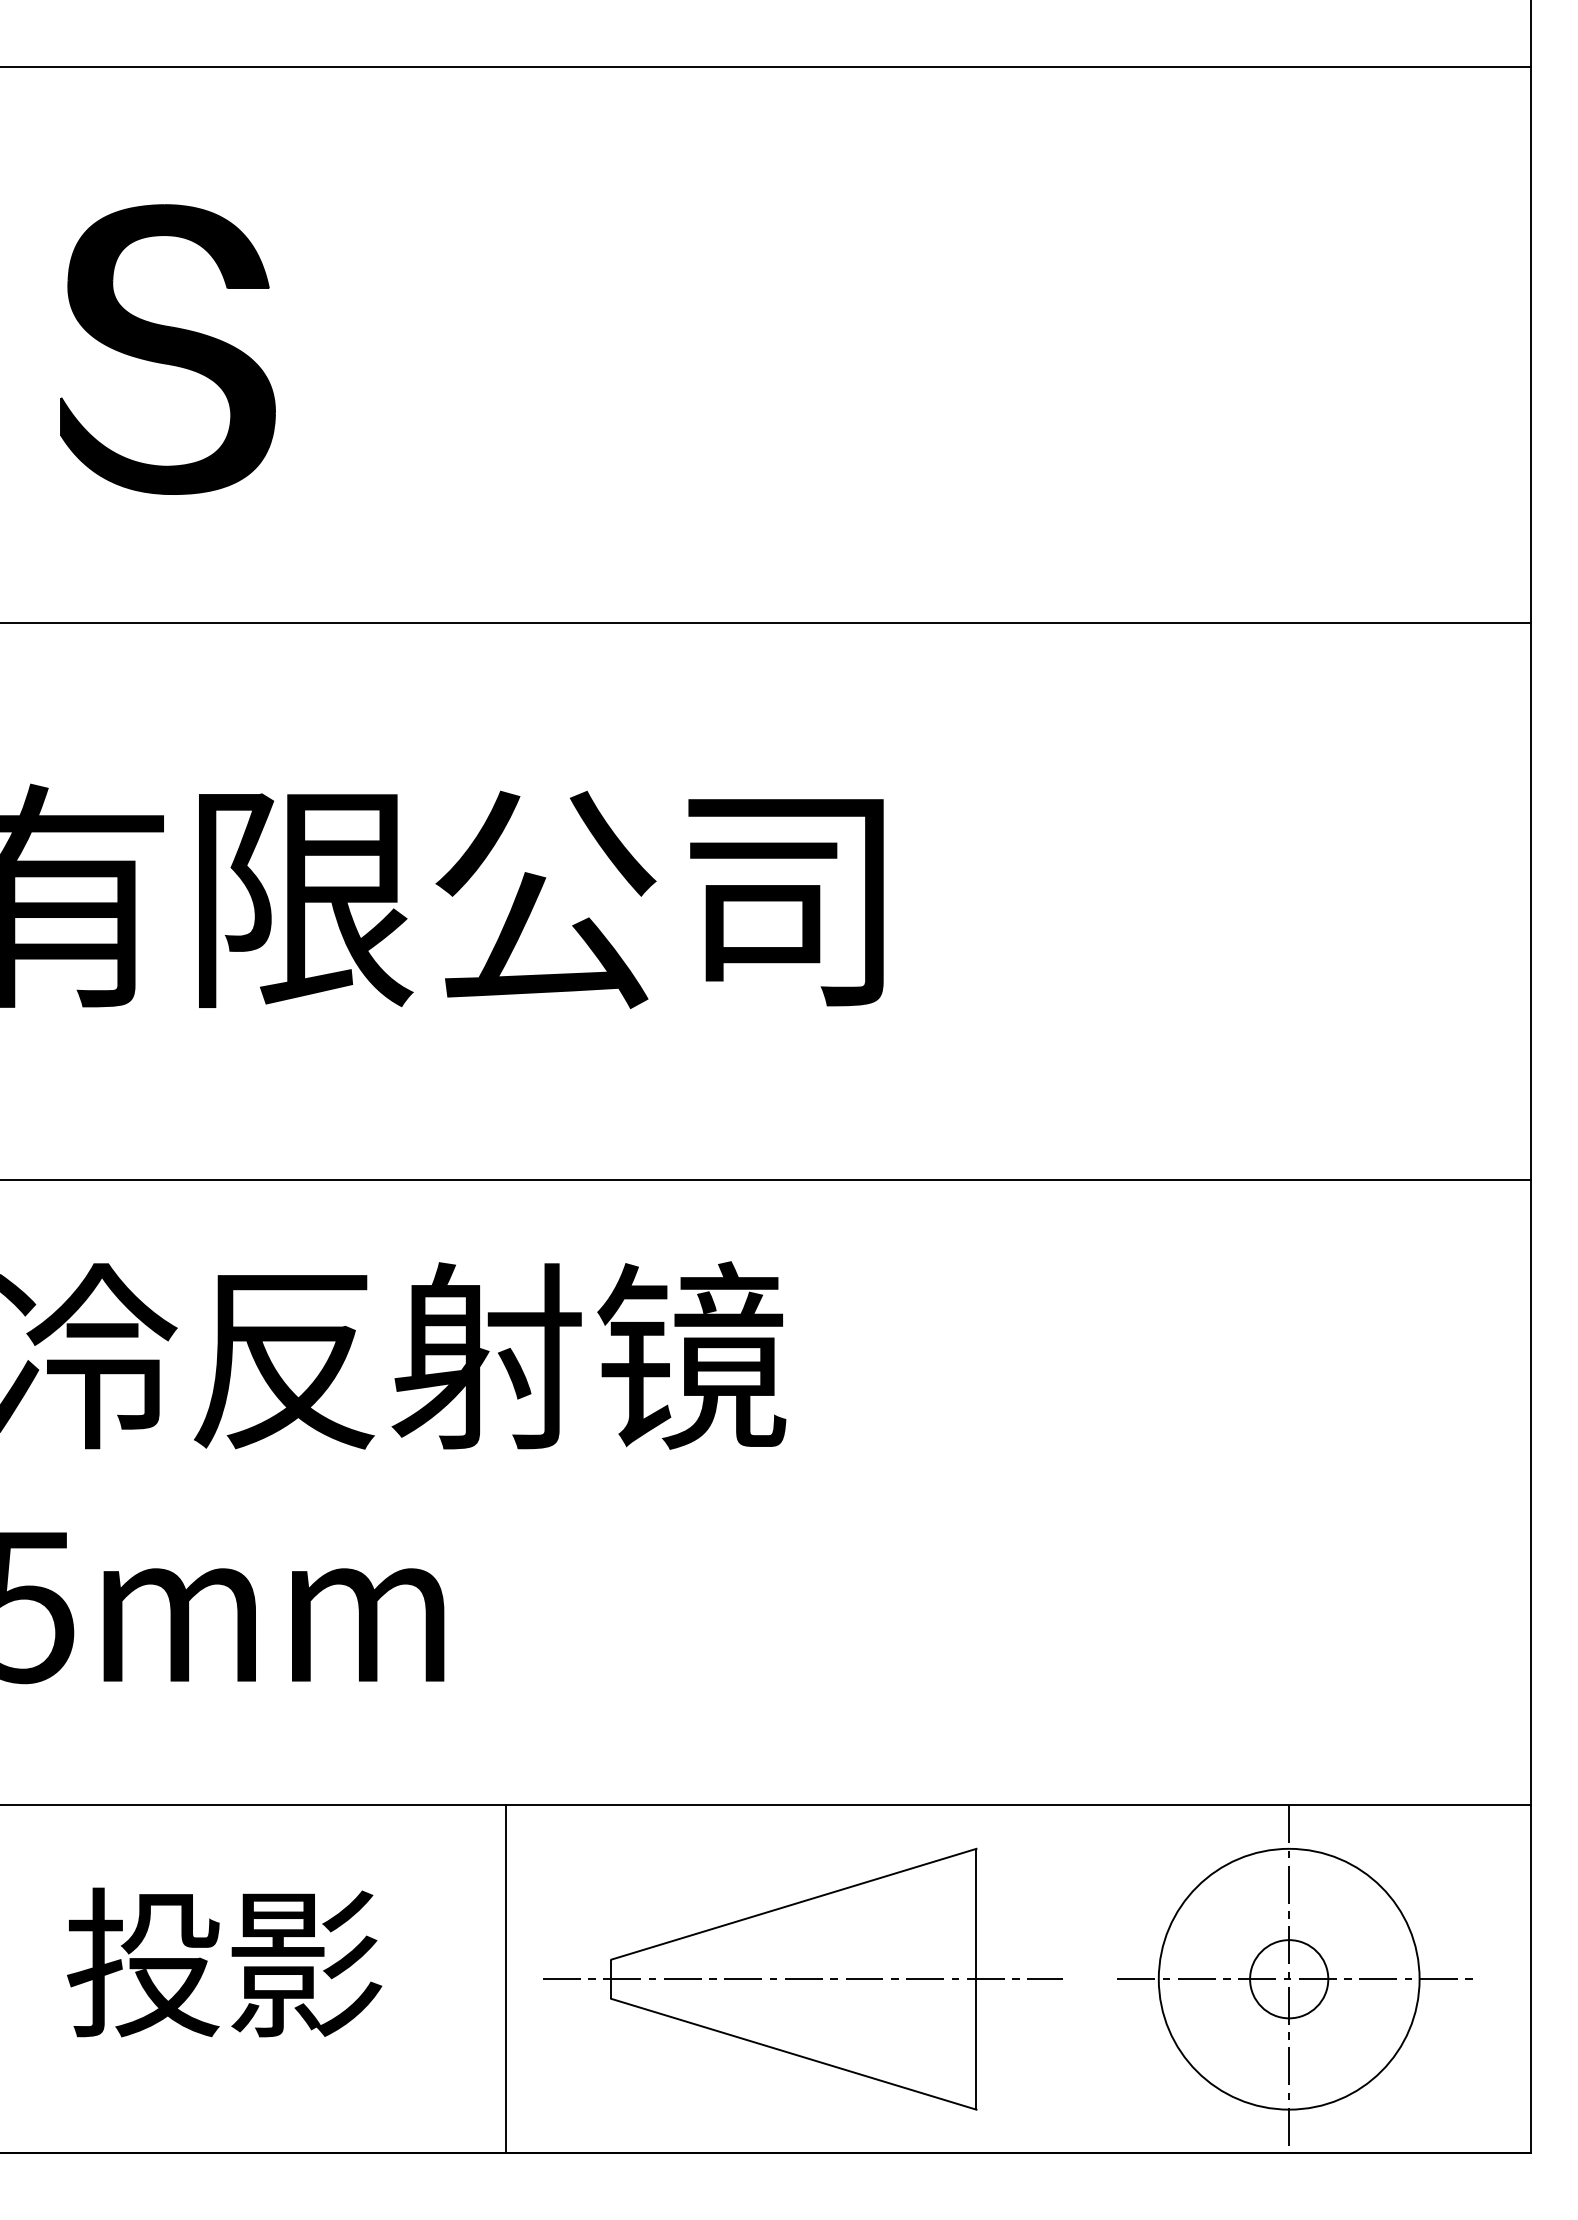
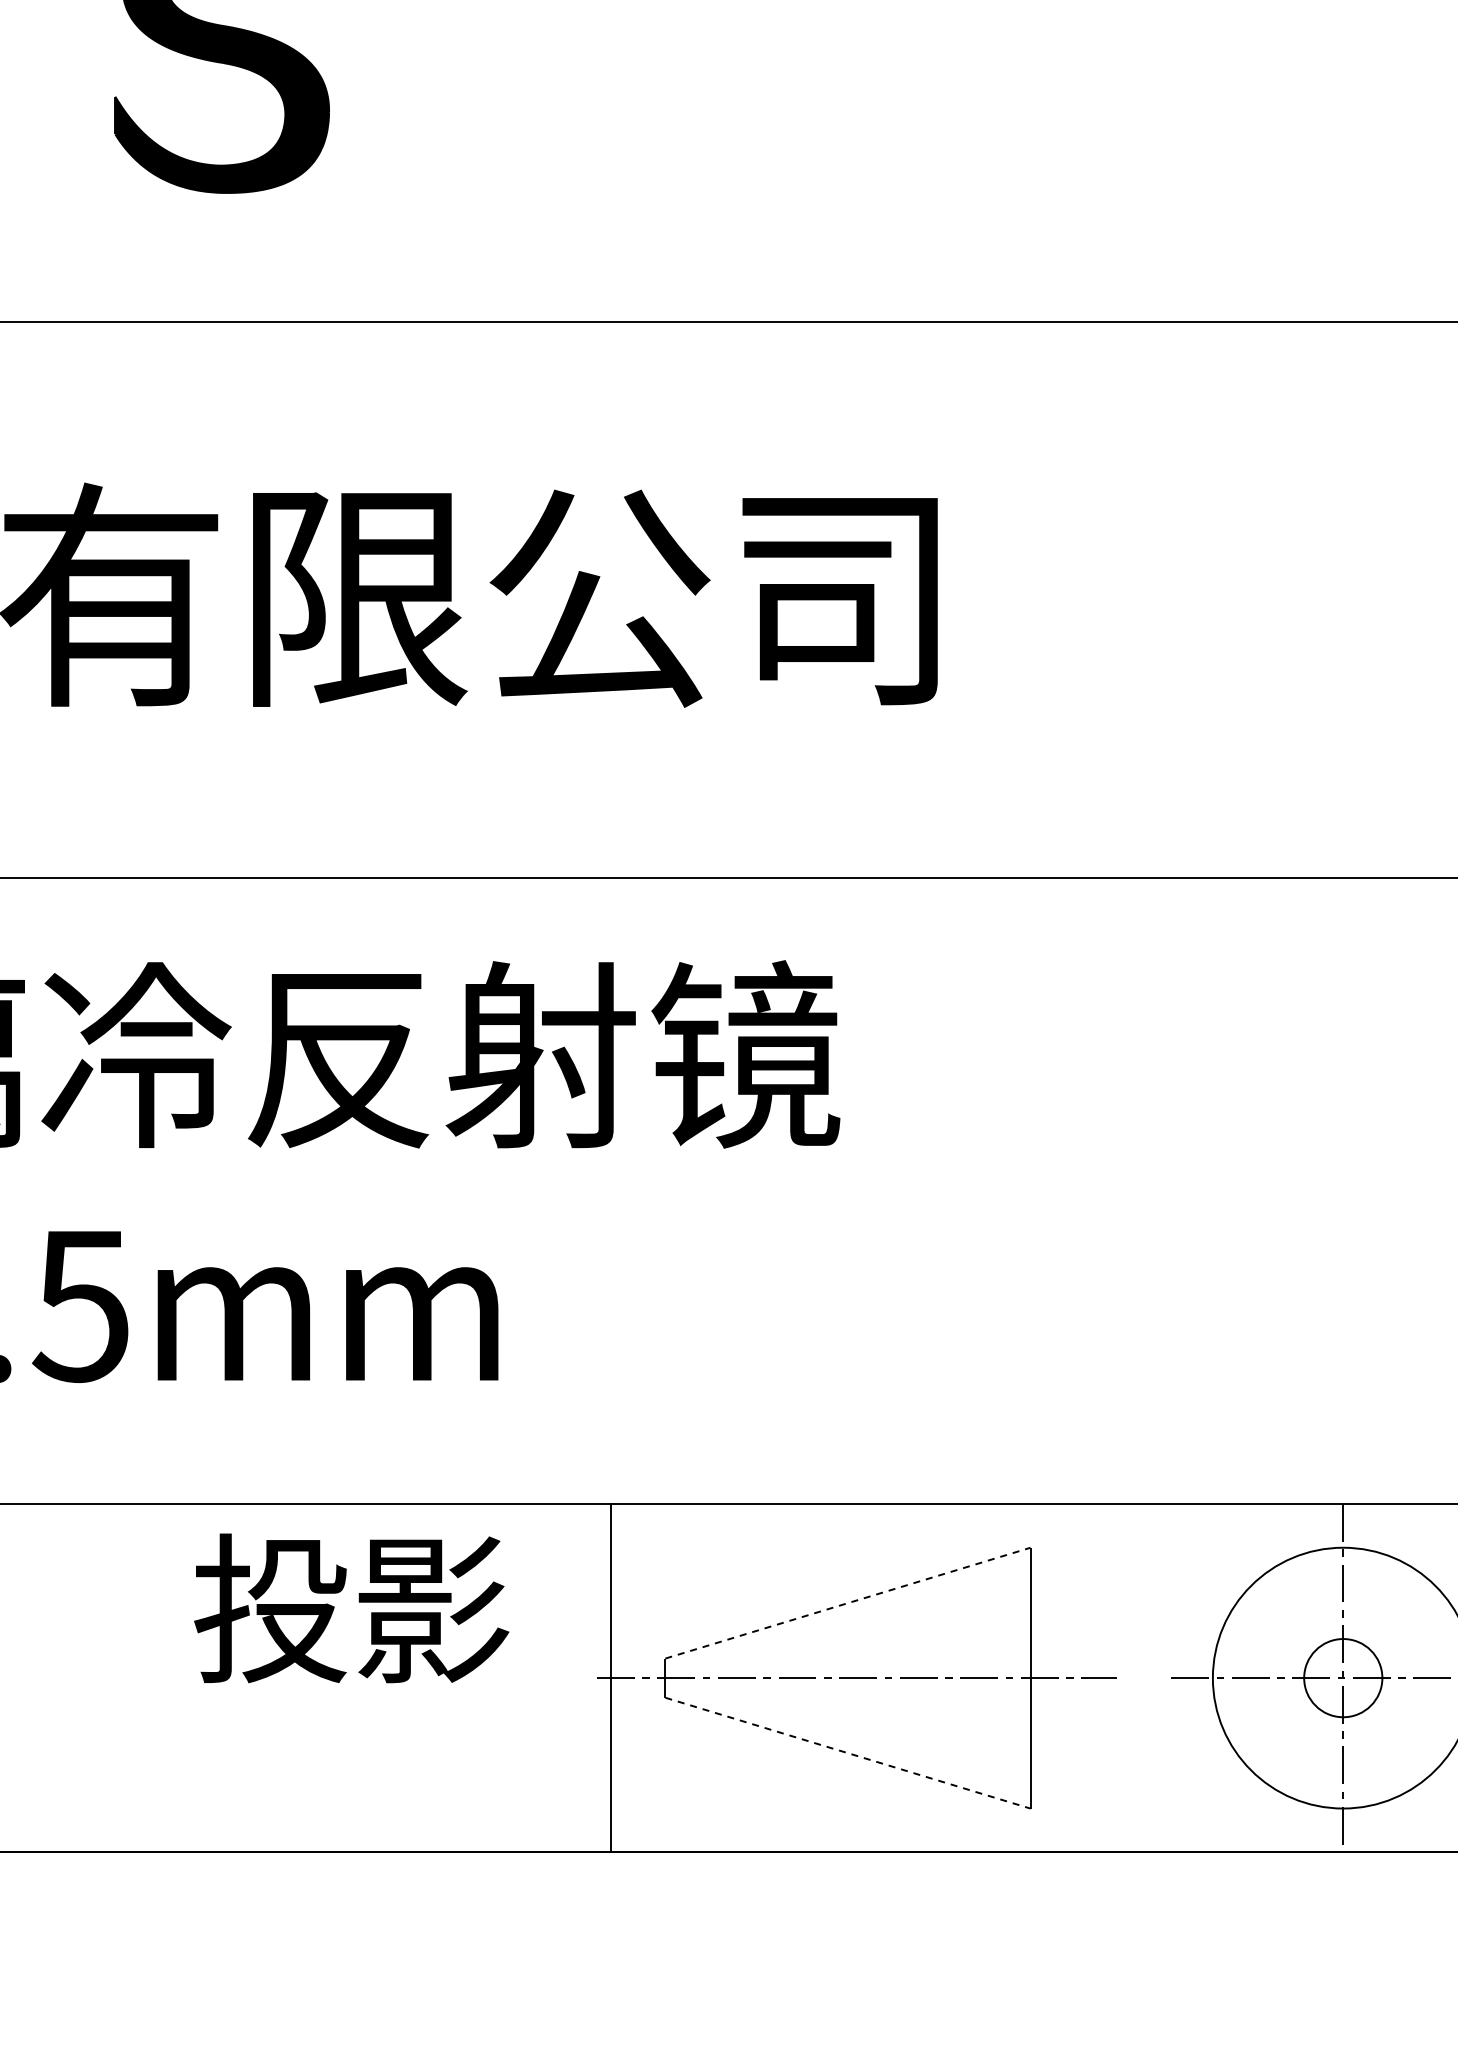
line: (793, 1904) -> (847, 1603), solid -> dashed
text: (224, 1962) -> (351, 1608), moved
line: (506, 1979) -> (611, 1678), moved
line: (793, 2054) -> (847, 1753), solid -> dashed

